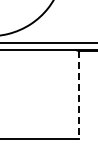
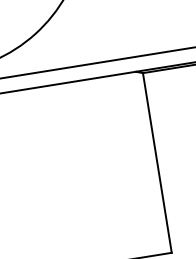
line: (78, 94) -> (156, 162), dashed -> solid

